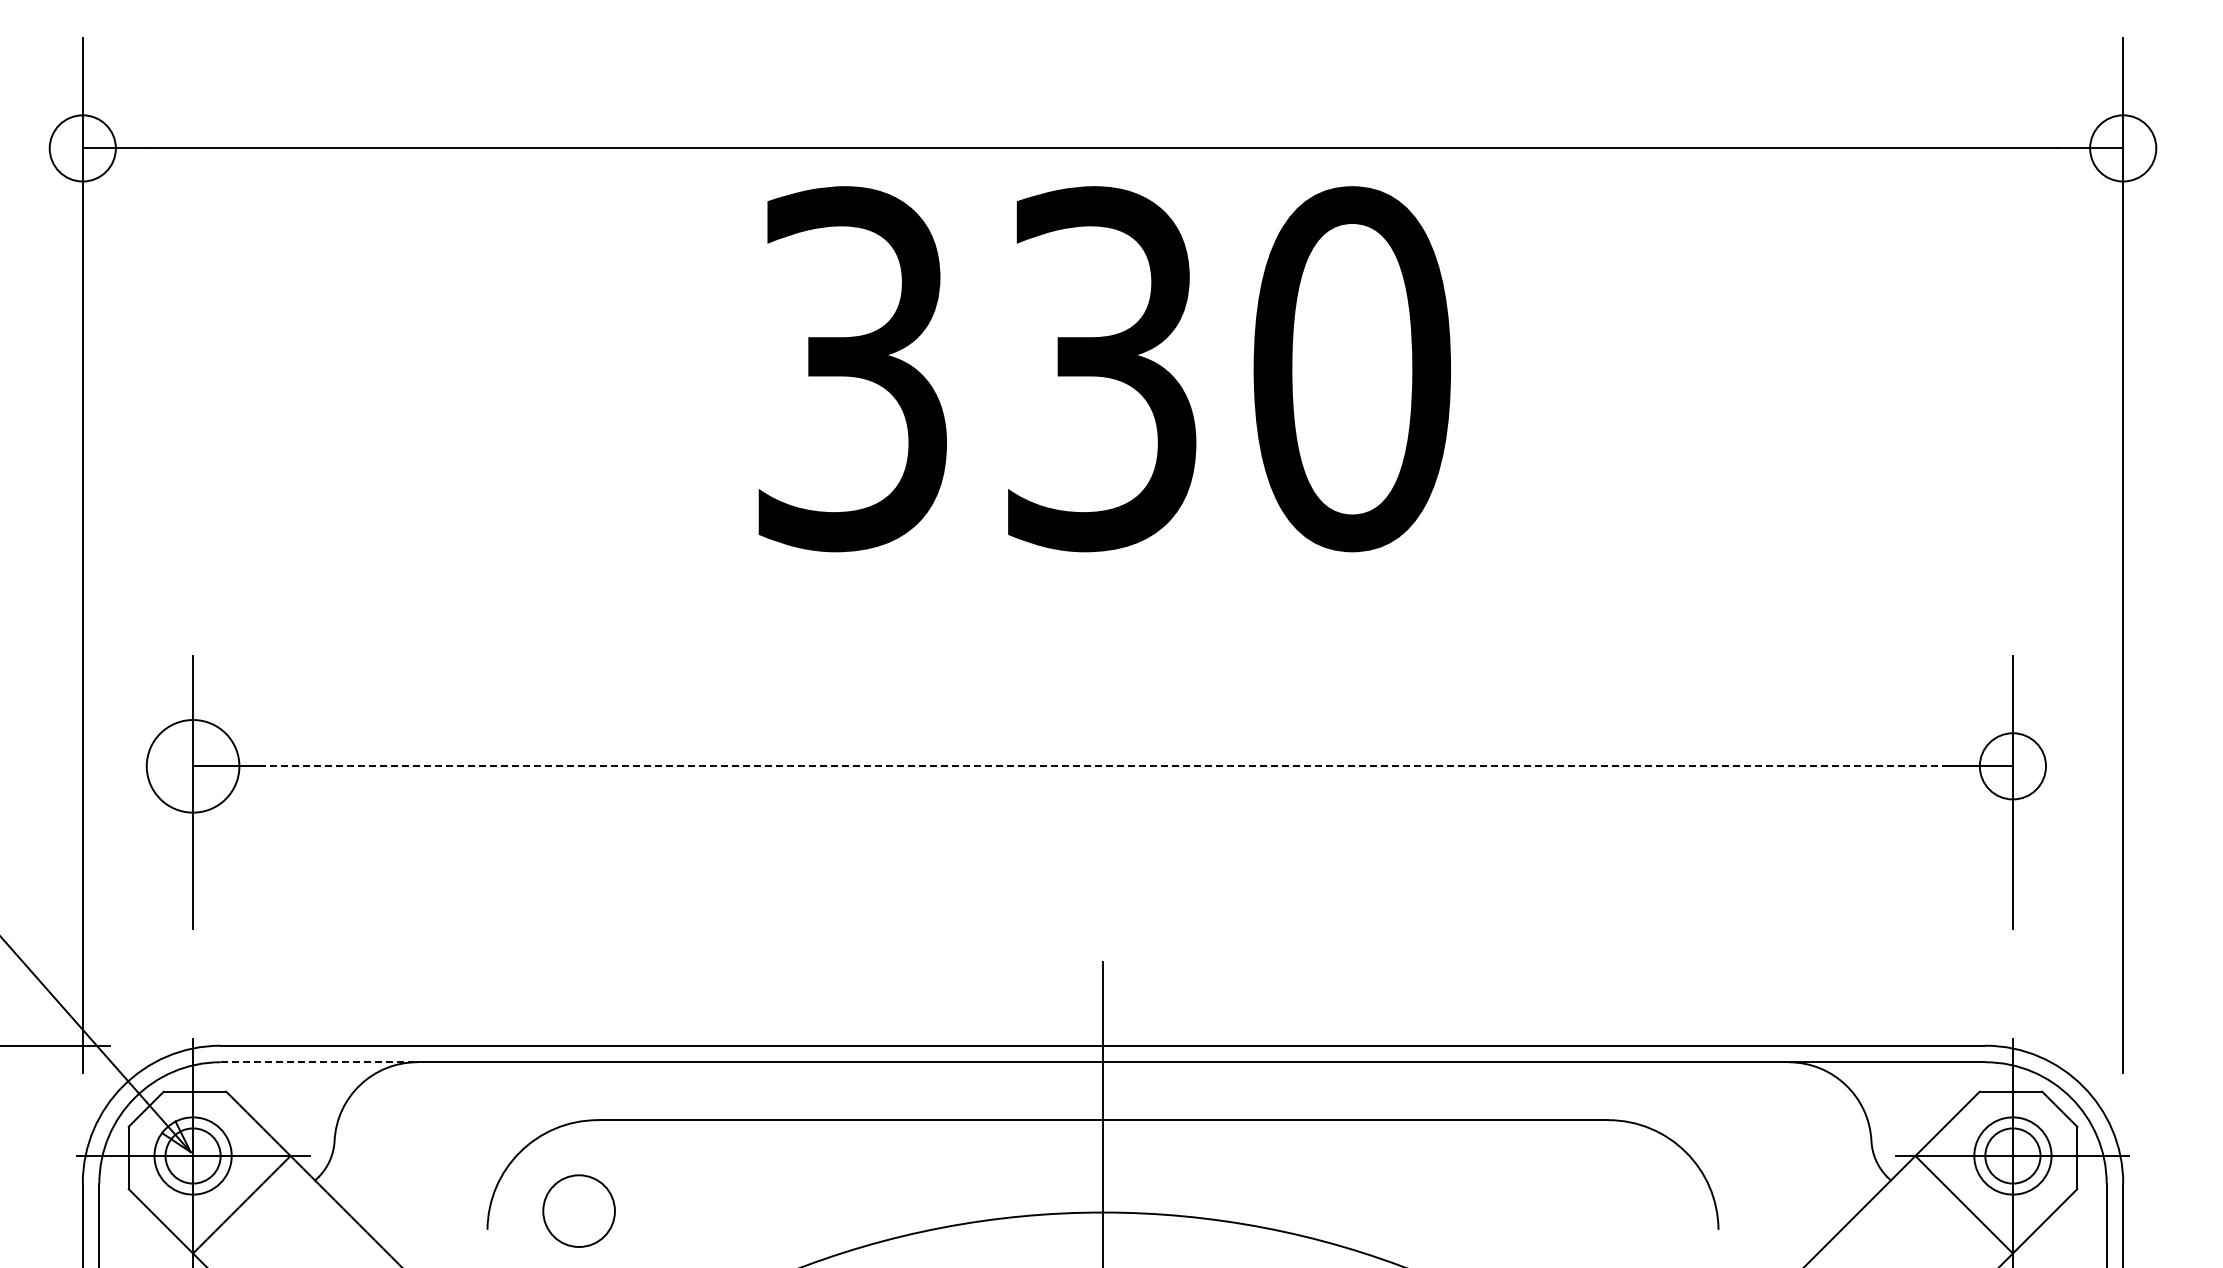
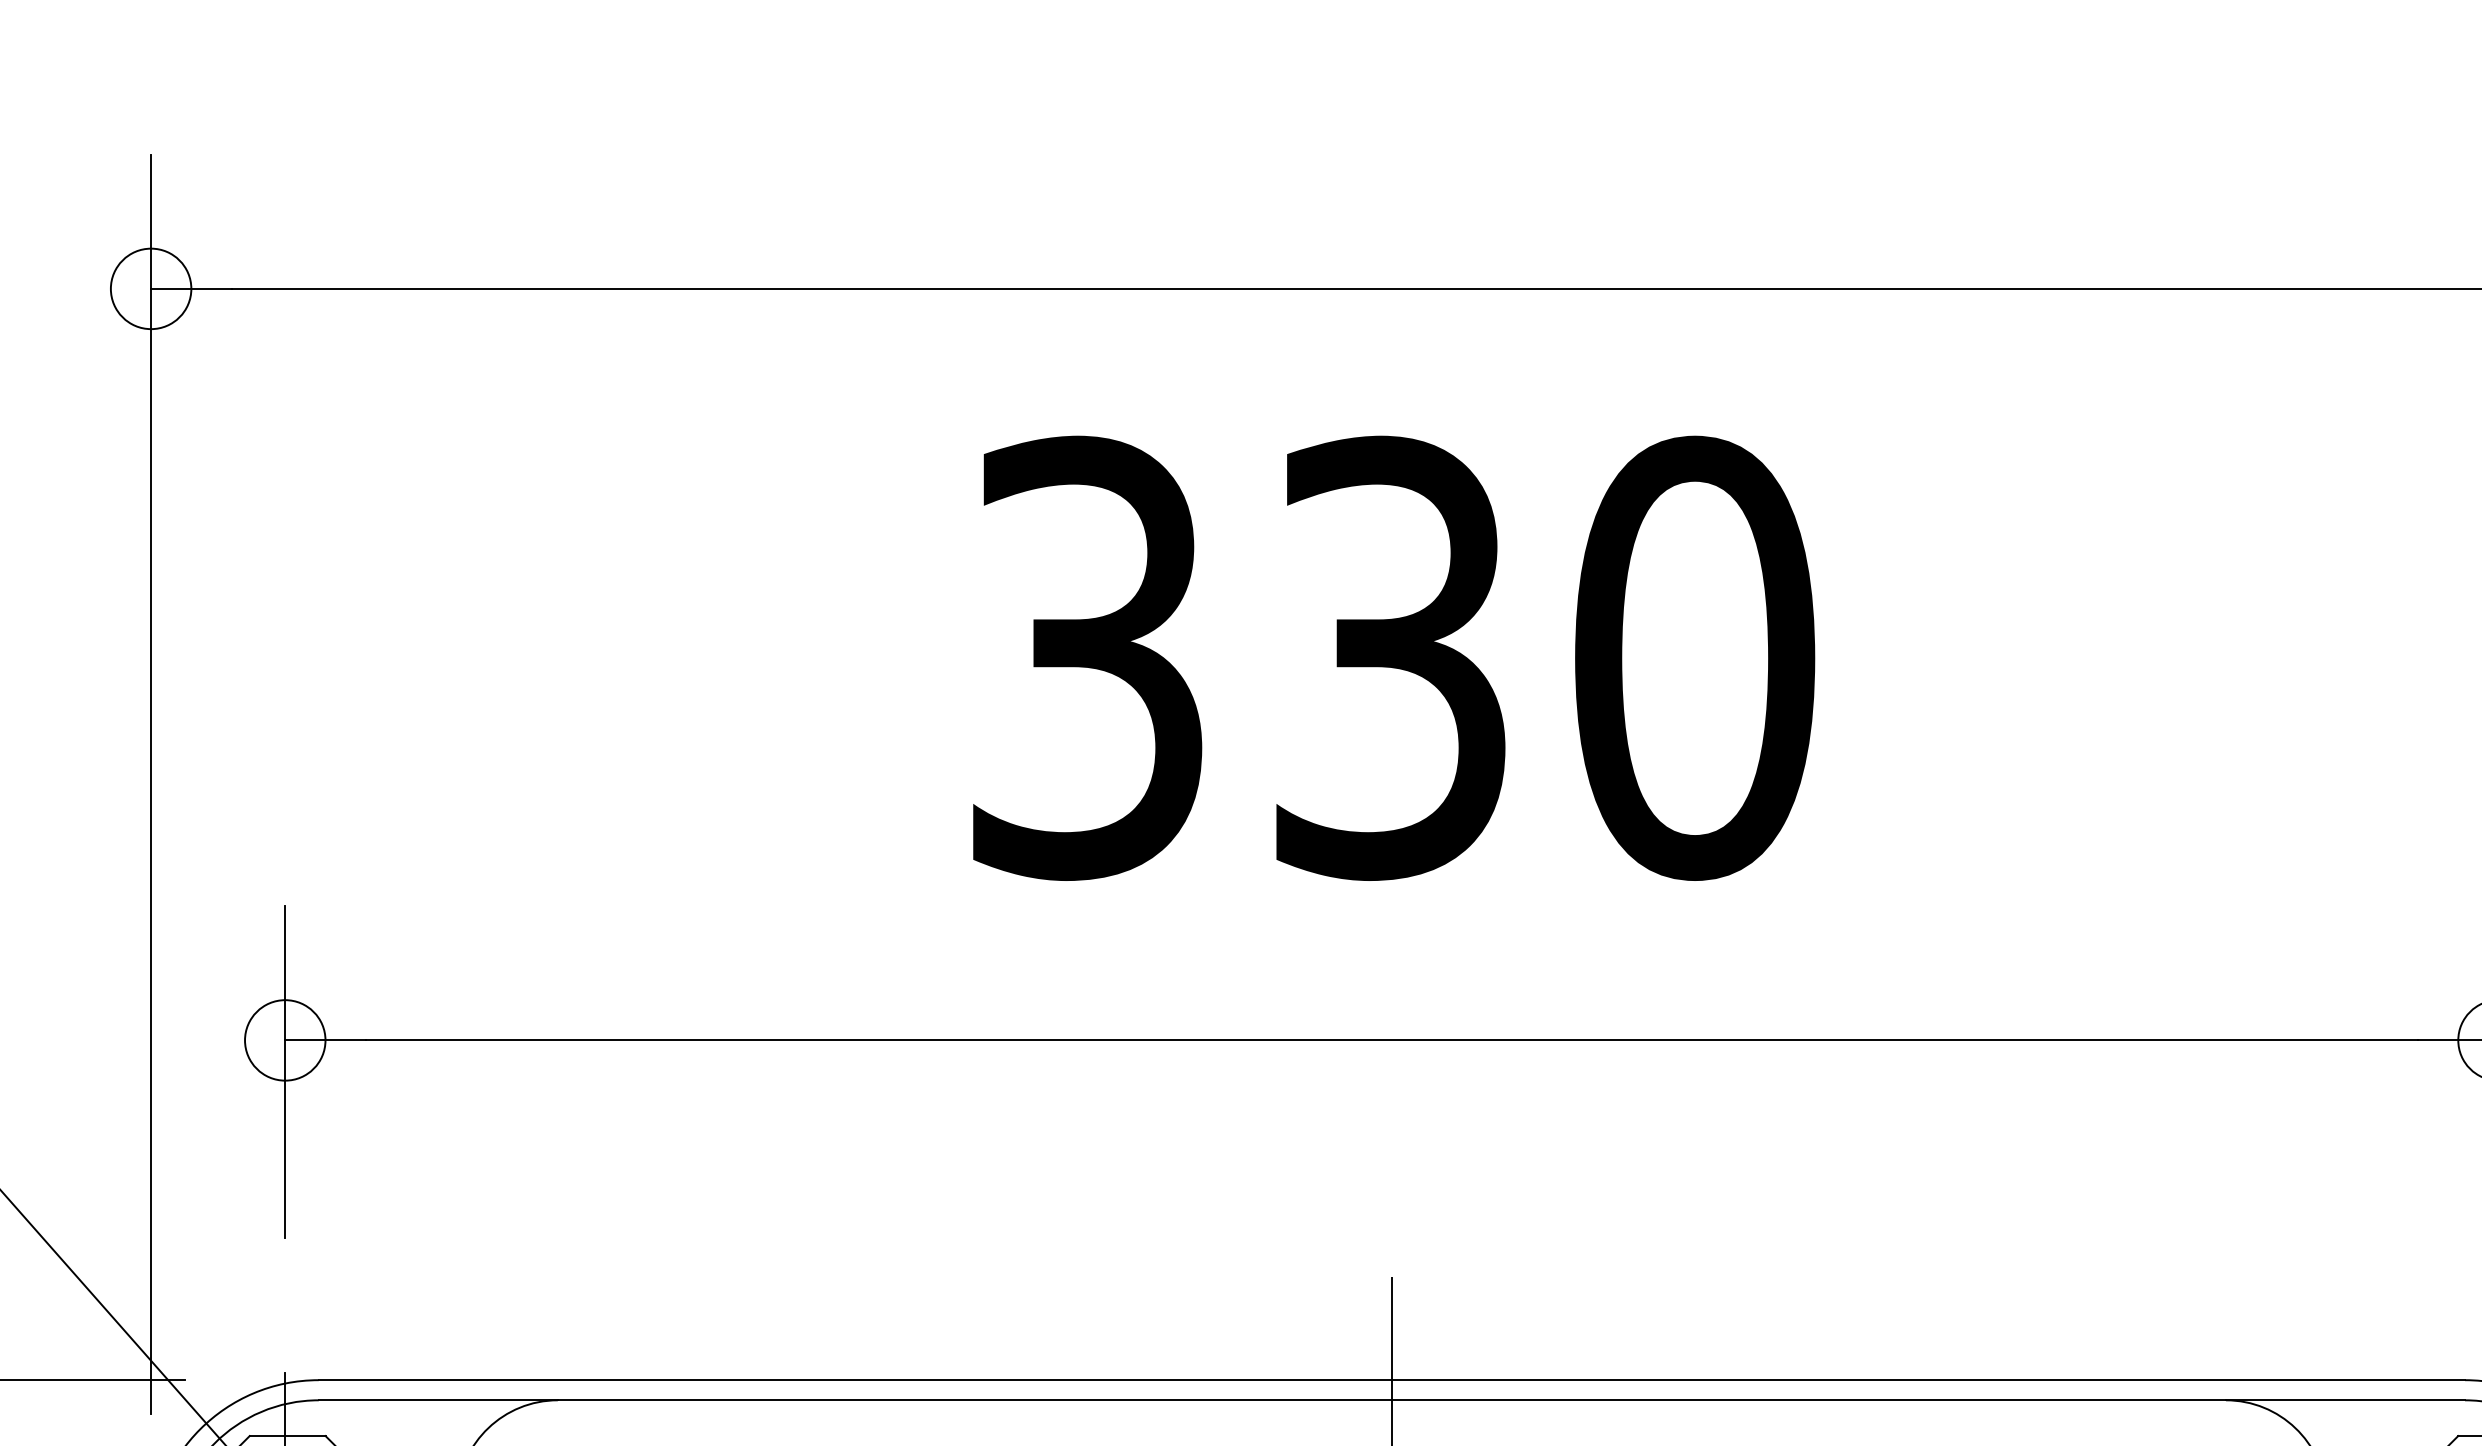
text: (1104, 369) -> (1393, 658), moved
circle: (193, 766) -> (285, 1040), size x0.71
line: (1103, 766) -> (1392, 1040), dashed -> solid
line: (319, 1062) -> (438, 1400), dashed -> solid

